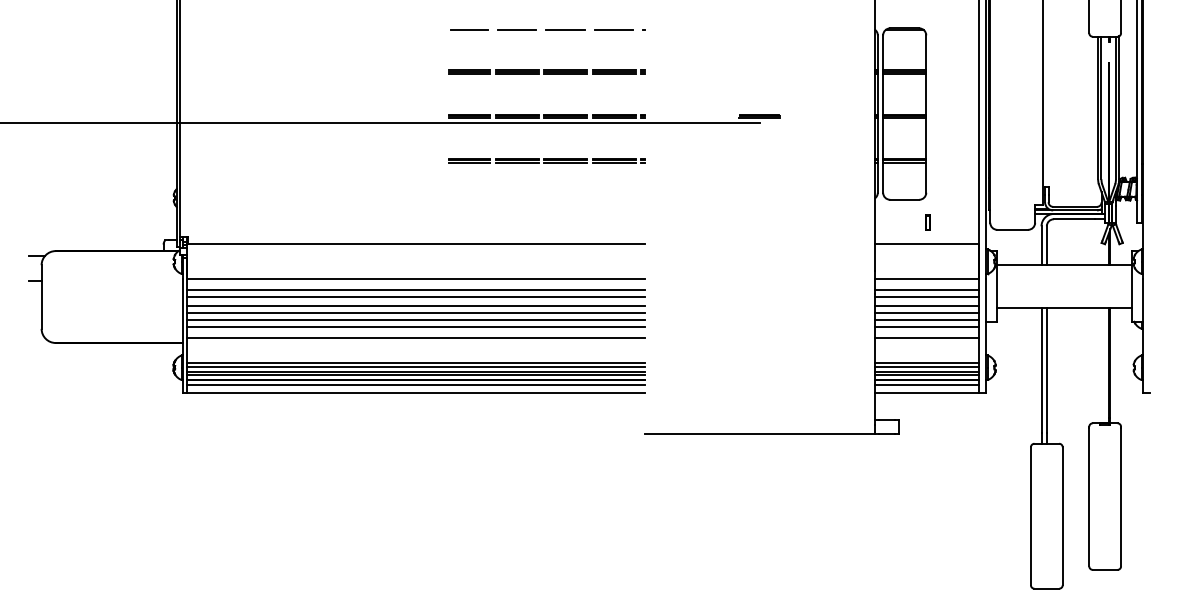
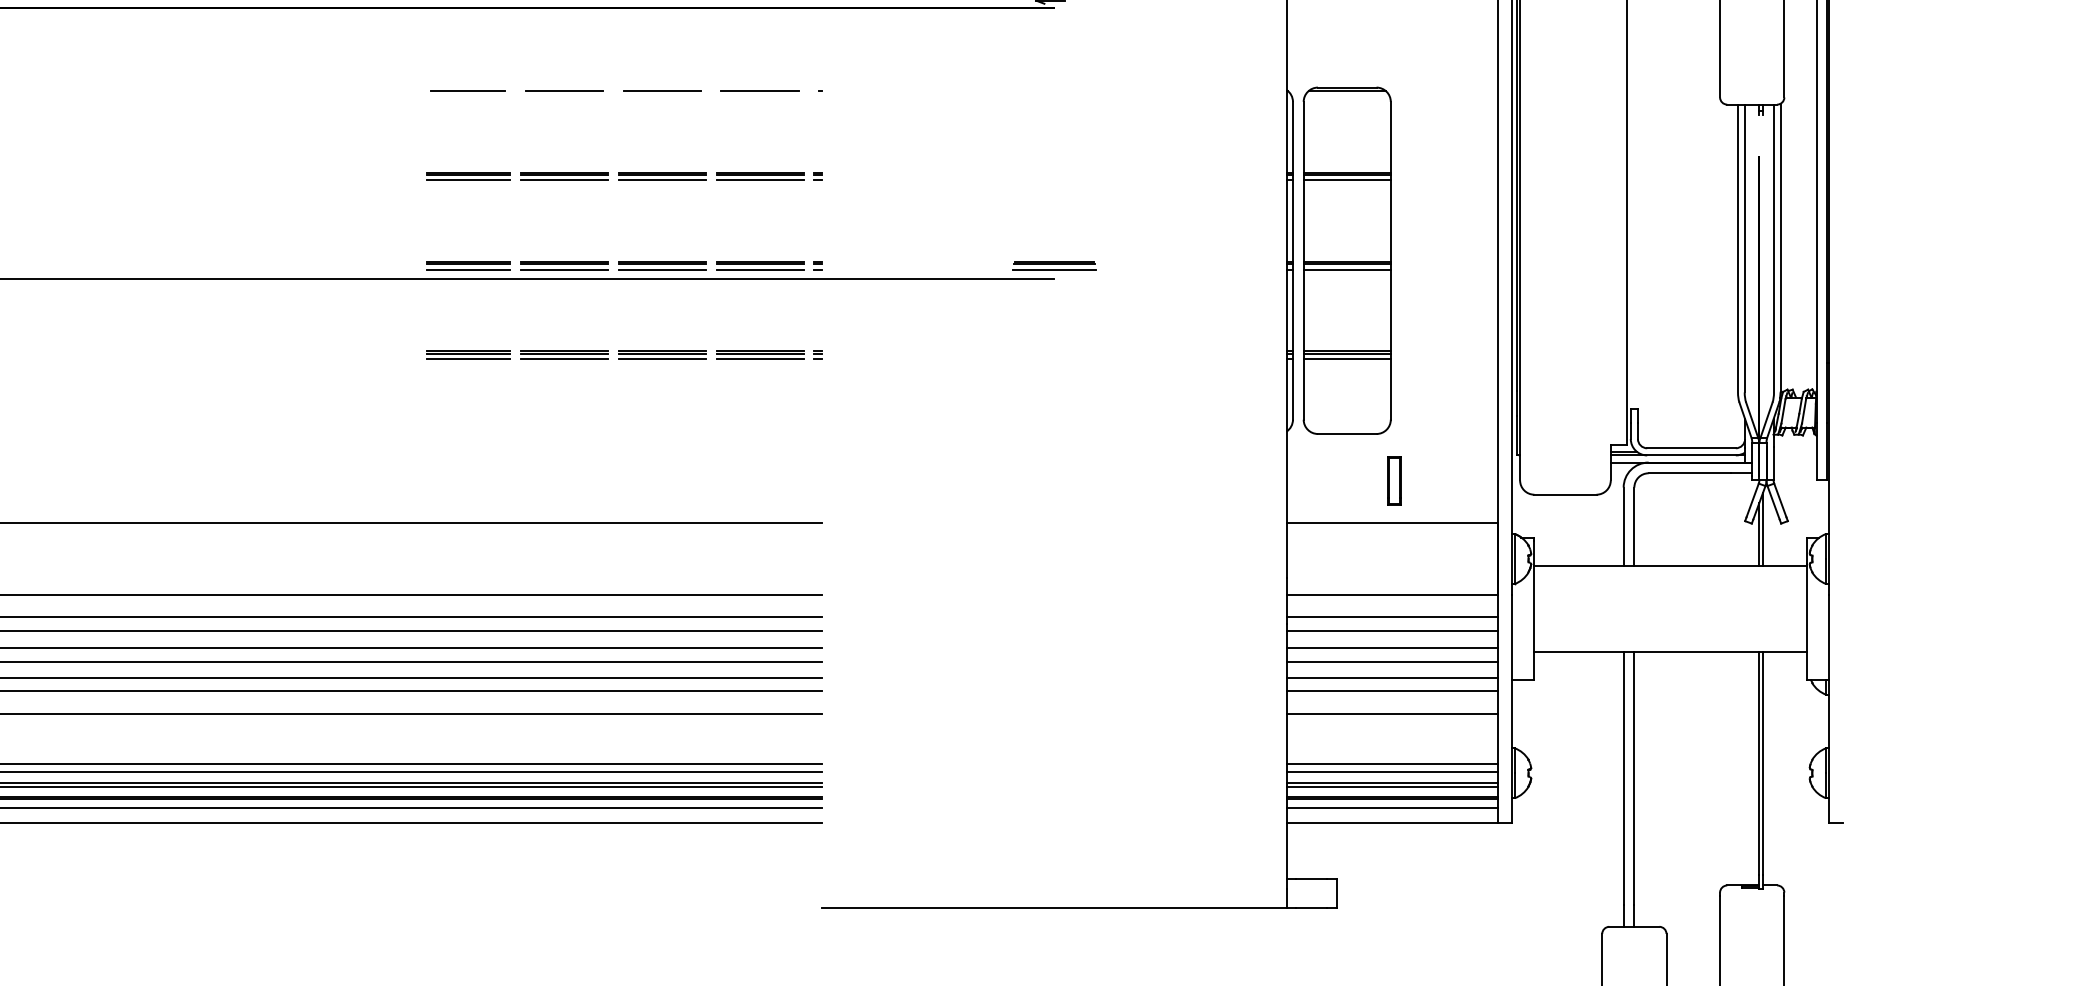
part: (927, 222) -> (1393, 479), size x1.6

